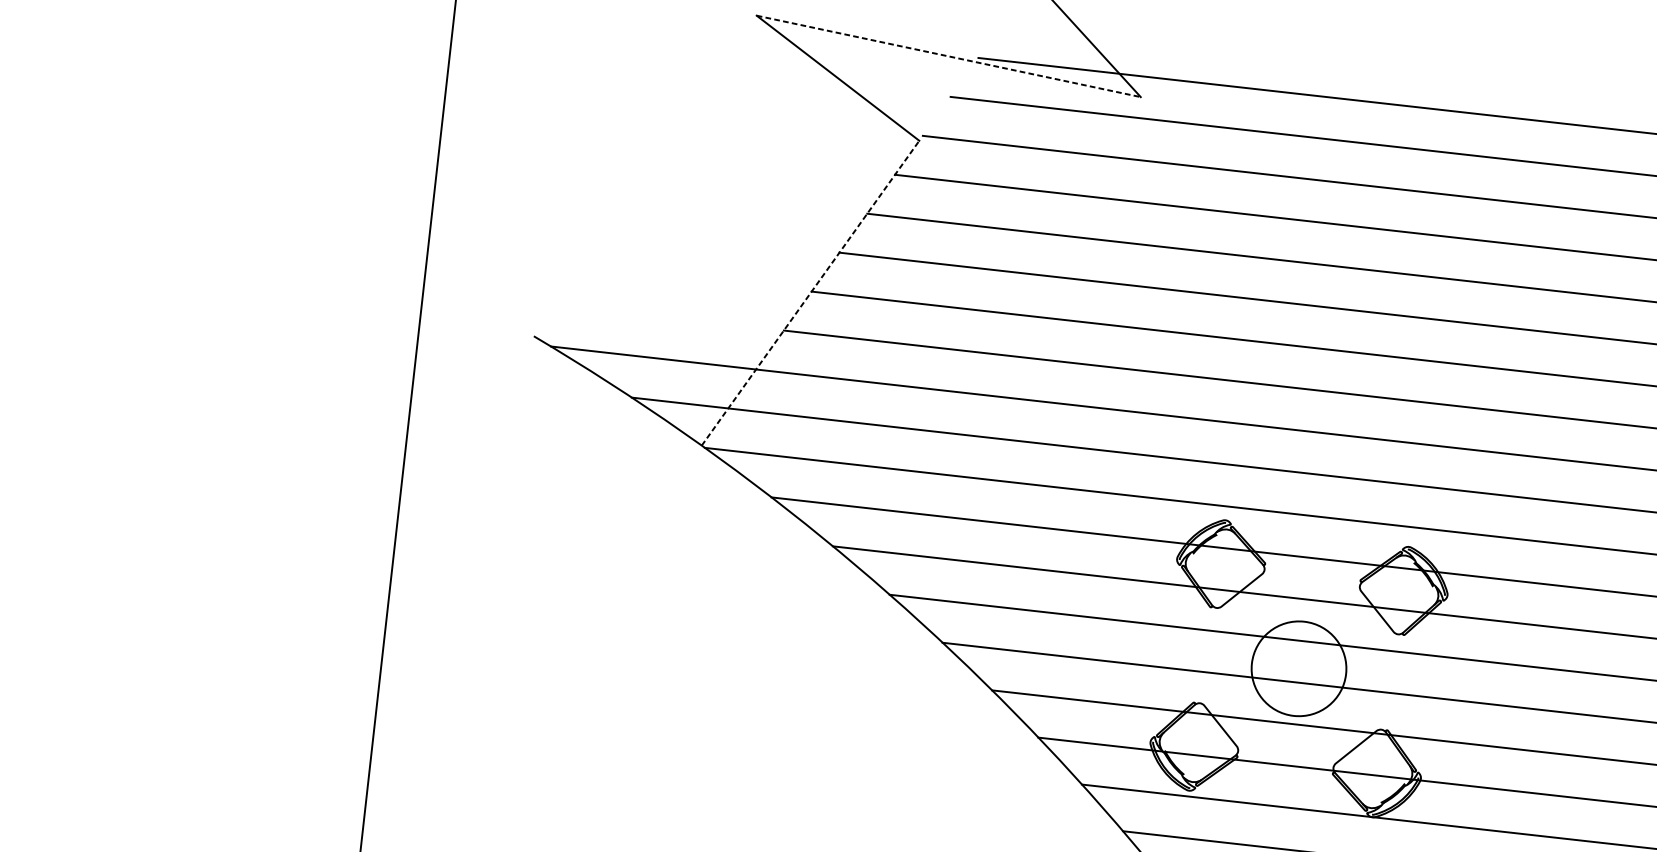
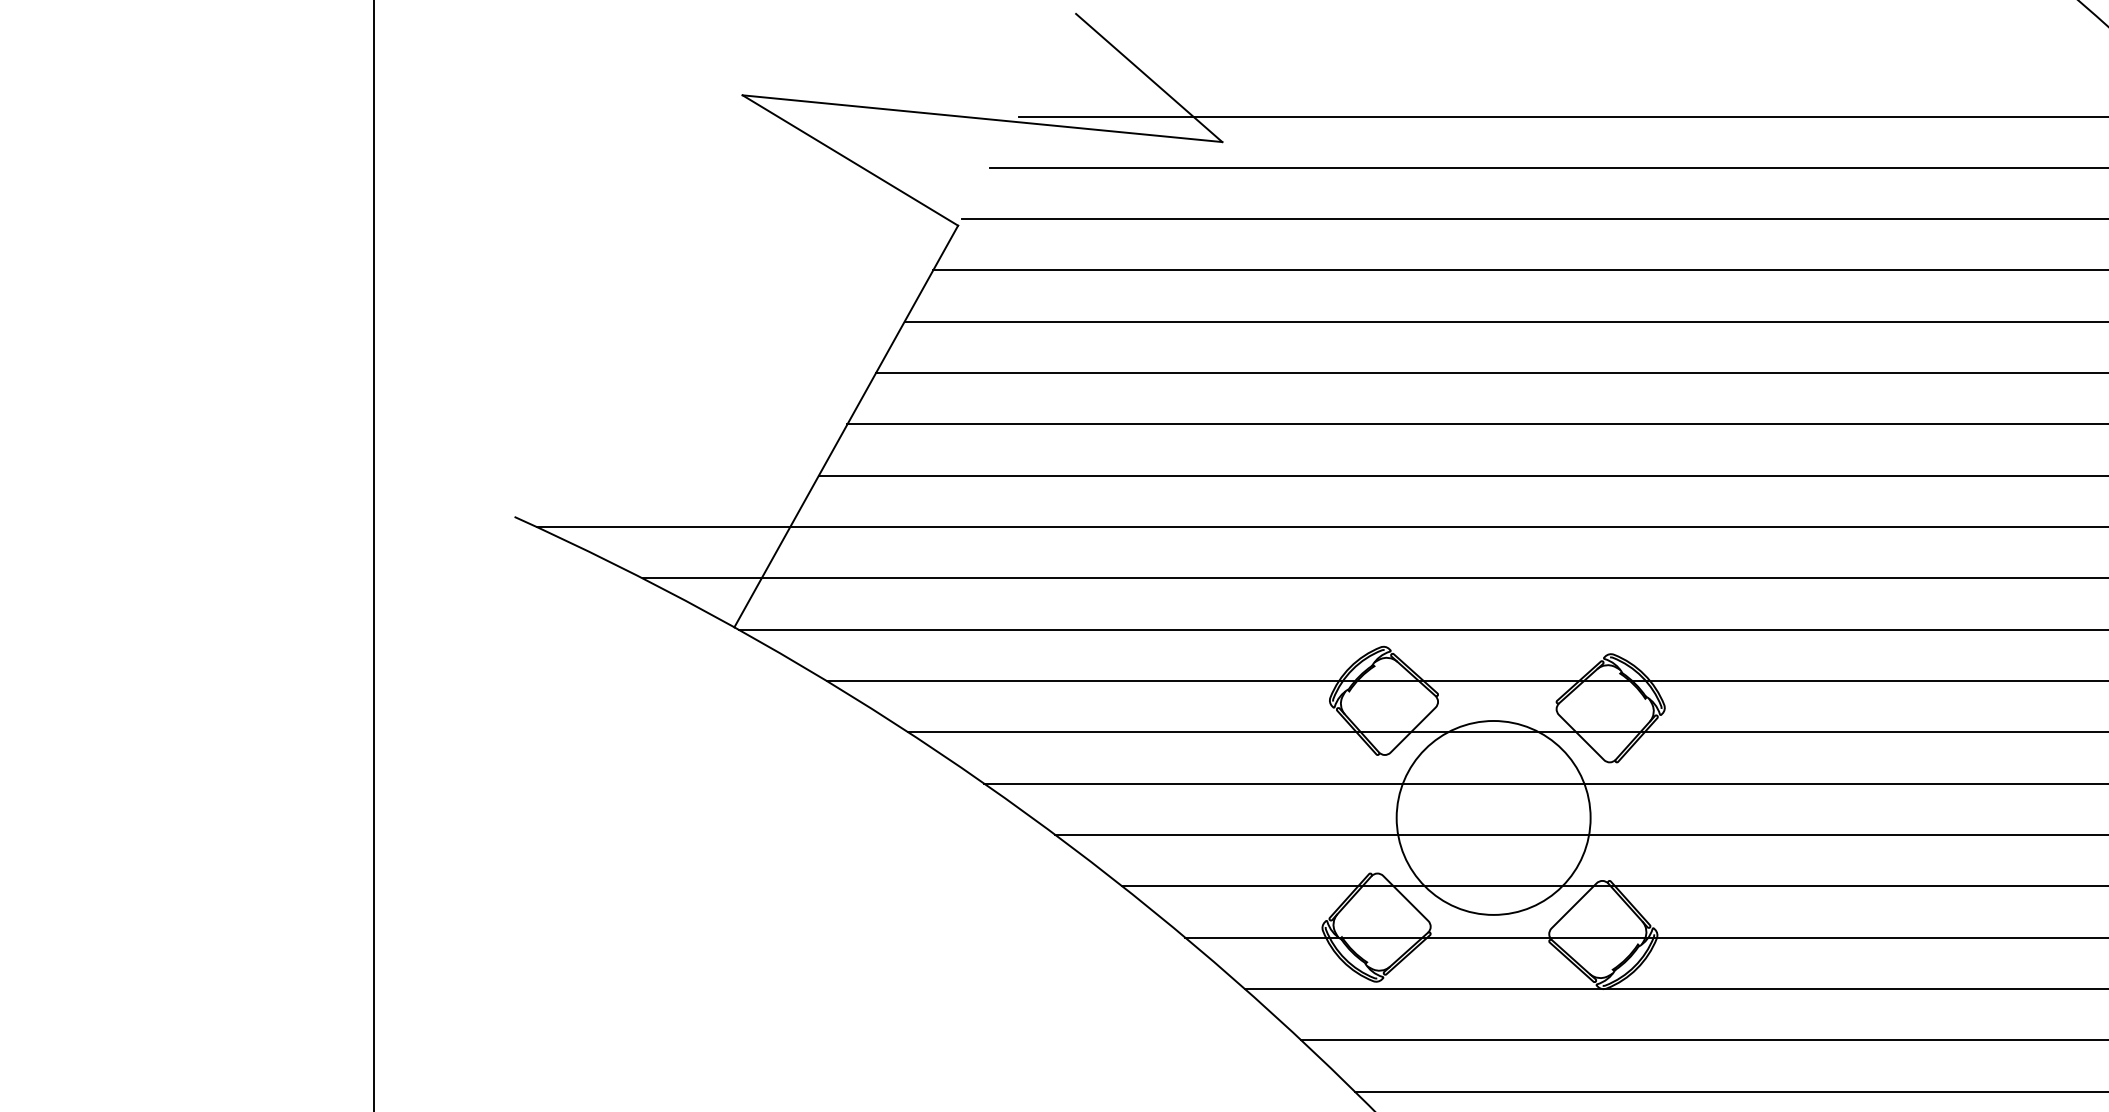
line: (948, 56) -> (982, 118), dashed -> solid
line: (810, 293) -> (846, 426), dashed -> solid
circle: (1298, 668) -> (1493, 817), size x1.67

